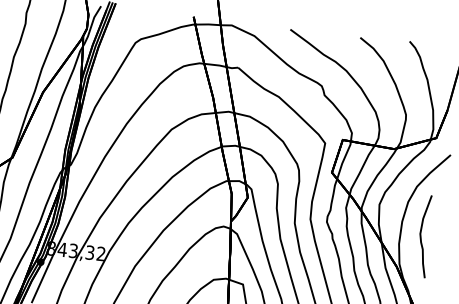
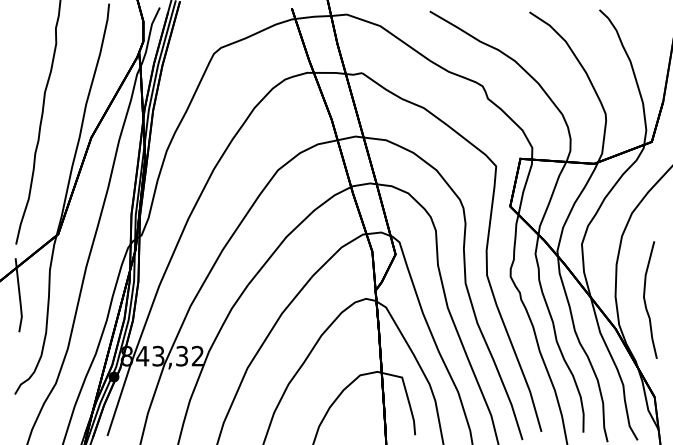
curve: (421, 235) -> (645, 299), moved

